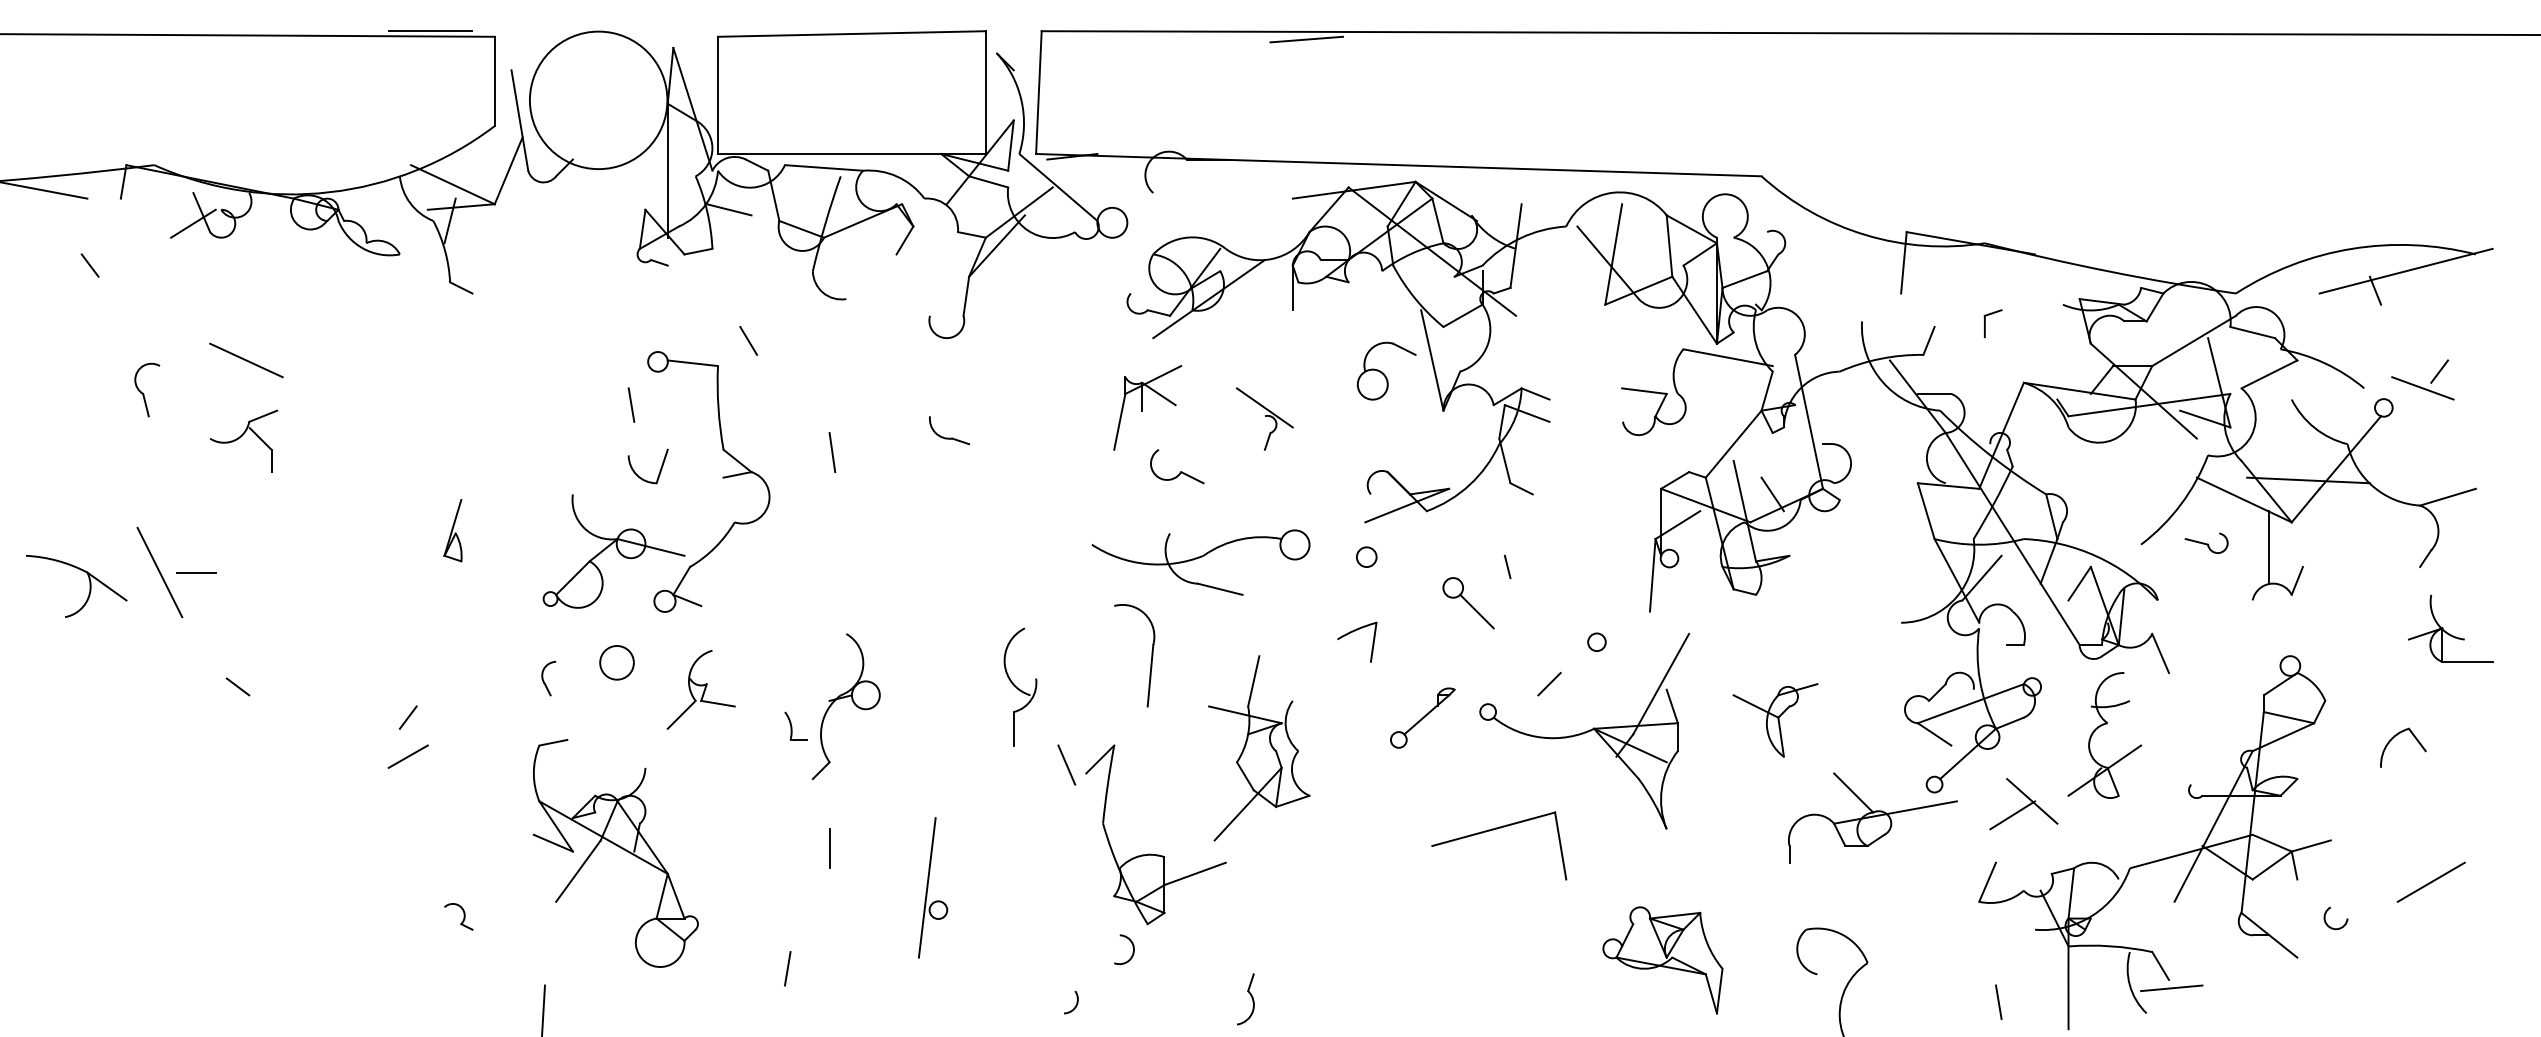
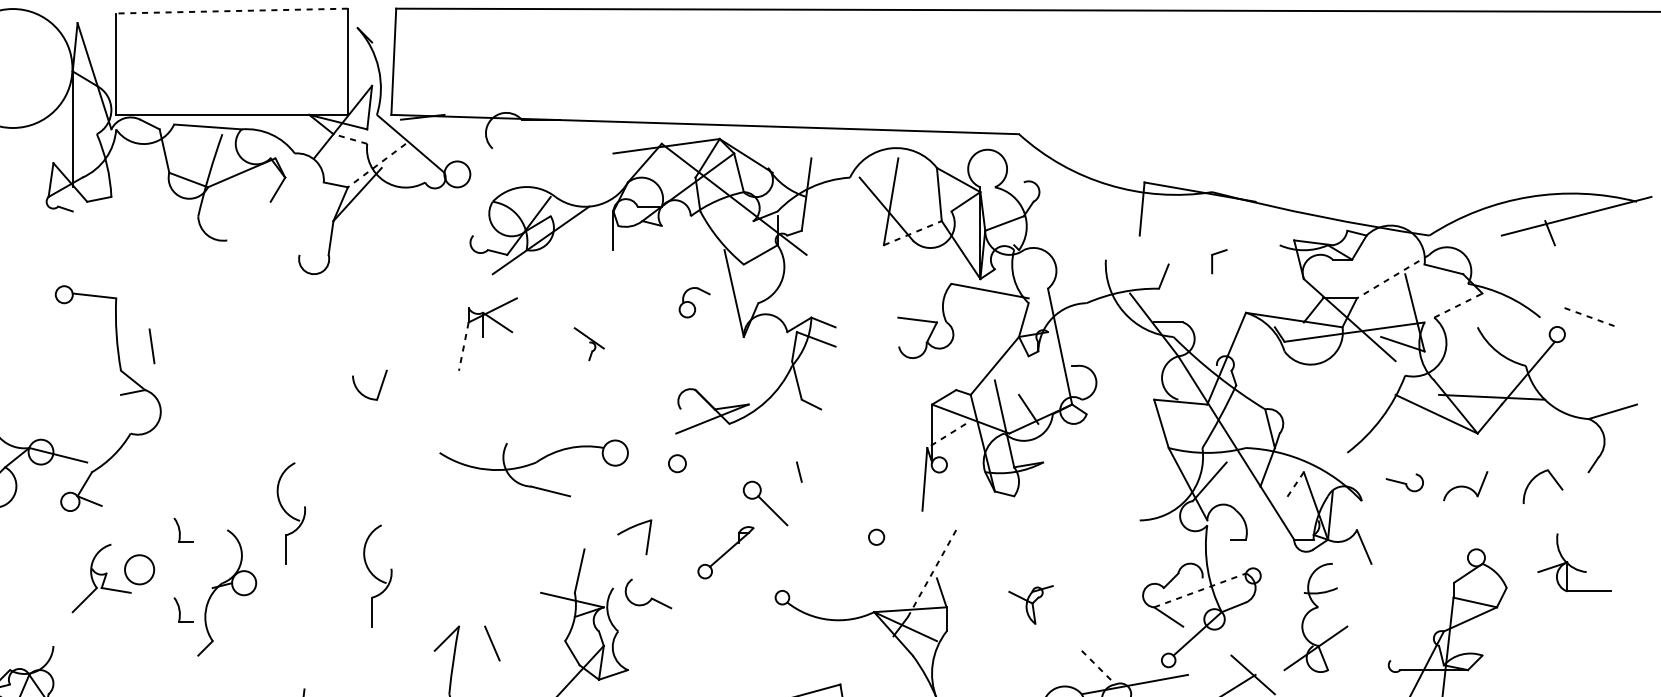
line: (851, 34) -> (231, 11), solid -> dashed
line: (1306, 39) -> (625, 15), removed
line: (988, 181) -> (350, 138), solid -> dashed
line: (728, 209) -> (125, 162), removed
line: (1019, 212) -> (377, 165), solid -> dashed
line: (1639, 290) -> (913, 232), solid -> dashed
line: (748, 340) -> (142, 276), removed
line: (2194, 340) -> (1393, 276), solid -> dashed
part: (1386, 370) -> (694, 302), size x0.6
line: (2439, 371) -> (1605, 303), removed
line: (2269, 374) -> (1458, 305), solid -> dashed
line: (2422, 388) -> (1590, 317), solid -> dashed
line: (631, 404) -> (41, 331), removed
part: (1264, 418) -> (588, 343), size x0.6
line: (1119, 422) -> (463, 347), solid -> dashed
part: (949, 437) -> (316, 360), removed
line: (832, 452) -> (152, 346), moved
part: (1177, 466) -> (648, 593), moved
part: (640, 476) -> (363, 393), moved
line: (1677, 525) -> (946, 436), solid -> dashed
part: (2206, 542) -> (1404, 482), moved
line: (2269, 547) -> (1458, 455), removed
line: (2079, 584) -> (1294, 487), solid -> dashed
part: (920, 614) -> (291, 513), added
part: (2450, 628) -> (1574, 562), moved
part: (1353, 632) -> (631, 528), moved
part: (795, 633) -> (183, 529), added
part: (1151, 655) -> (491, 548), removed
circle: (616, 662) -> (139, 569), moved
line: (1549, 684) -> (835, 573), removed
line: (1660, 684) -> (931, 573), solid -> dashed
line: (1971, 703) -> (1200, 590), solid -> dashed
part: (1422, 717) -> (725, 552), moved
part: (1775, 720) -> (1031, 604), size x0.6
part: (2396, 736) -> (1537, 476), moved
line: (1066, 764) -> (492, 643), moved
line: (1853, 792) -> (1098, 667), solid -> dashed

